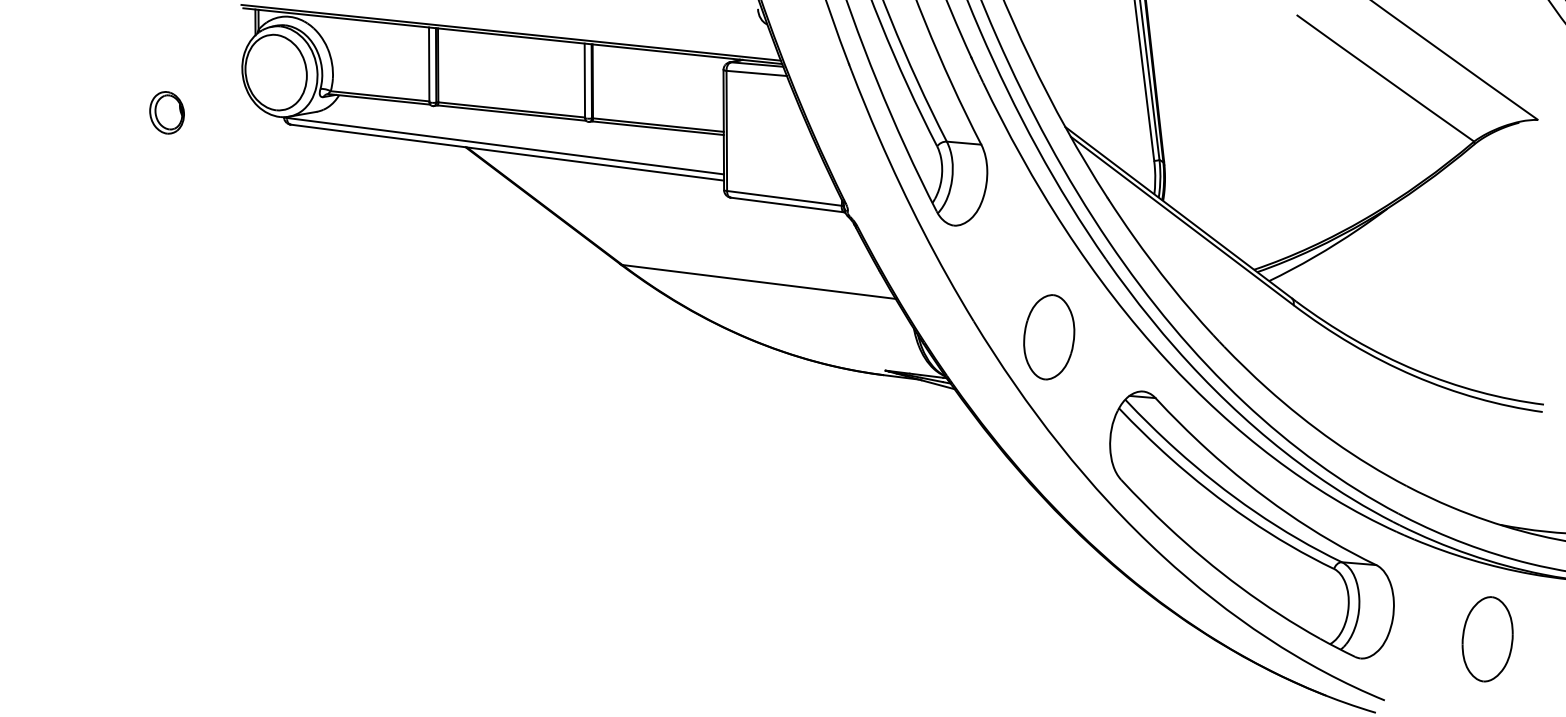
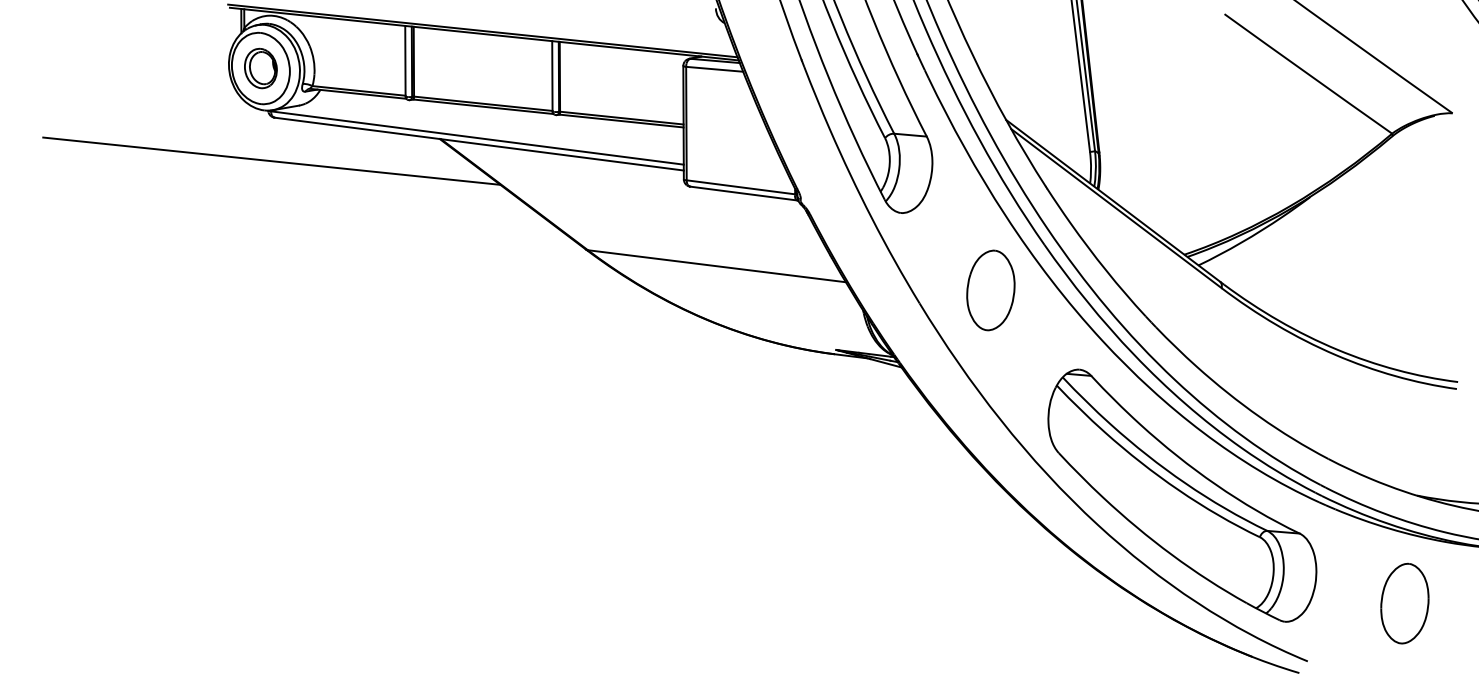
part: (166, 112) -> (260, 68), moved
line: (287, 169) -> (271, 160), added
part: (1048, 337) -> (990, 290), moved

